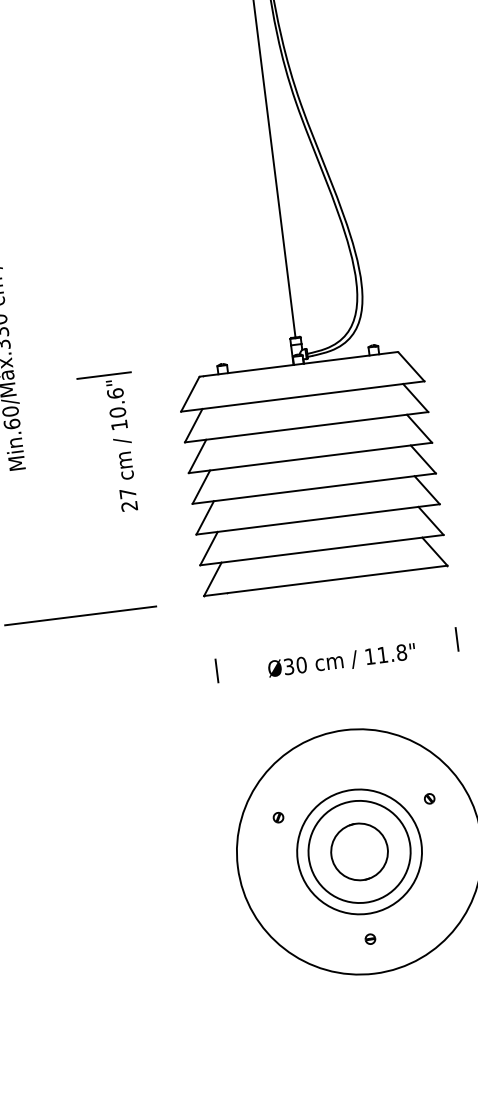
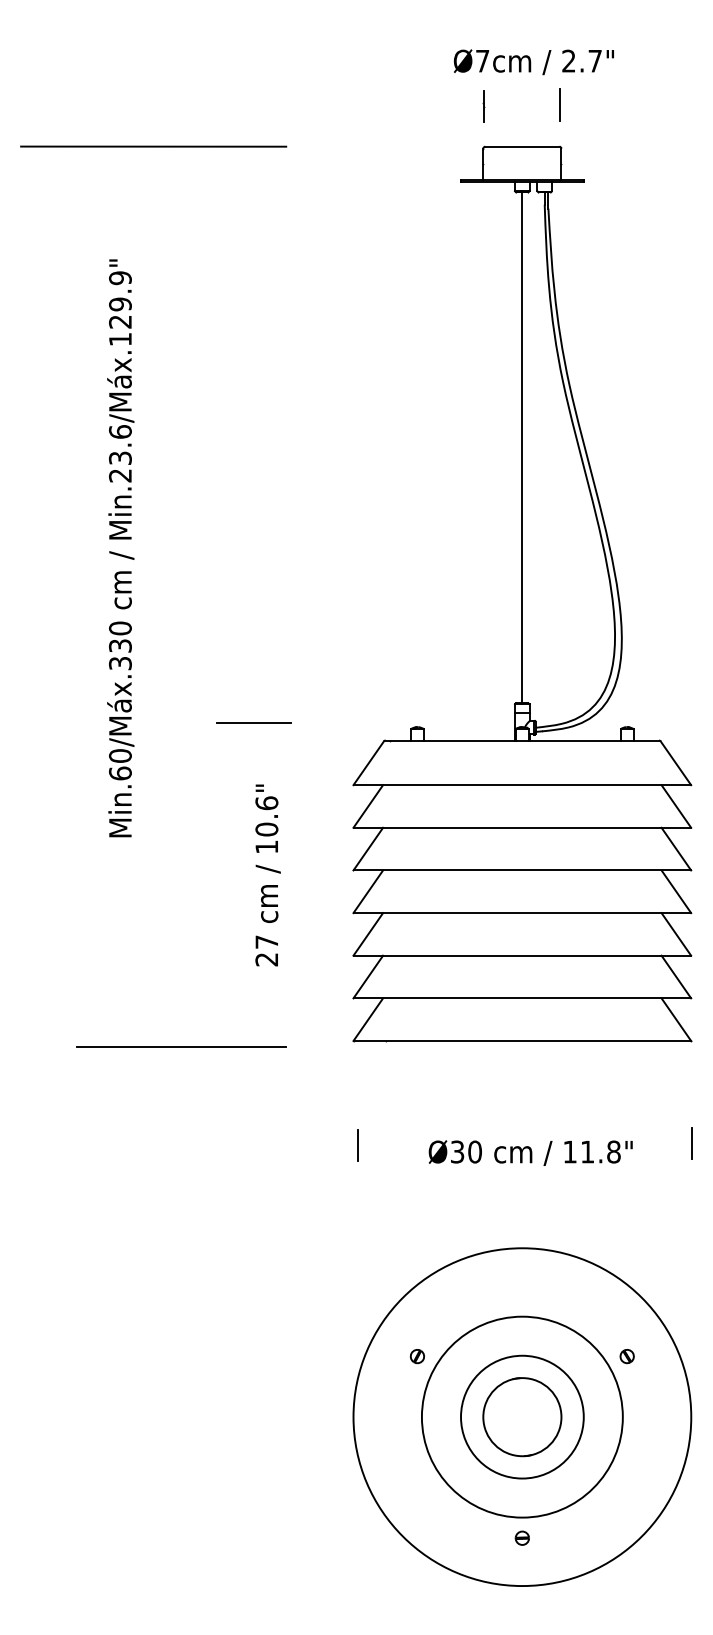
text: (122, 445) -> (267, 875), moved
circle: (358, 851) -> (521, 1416), size x1.43
circle: (359, 851) -> (522, 1416), size x0.71

